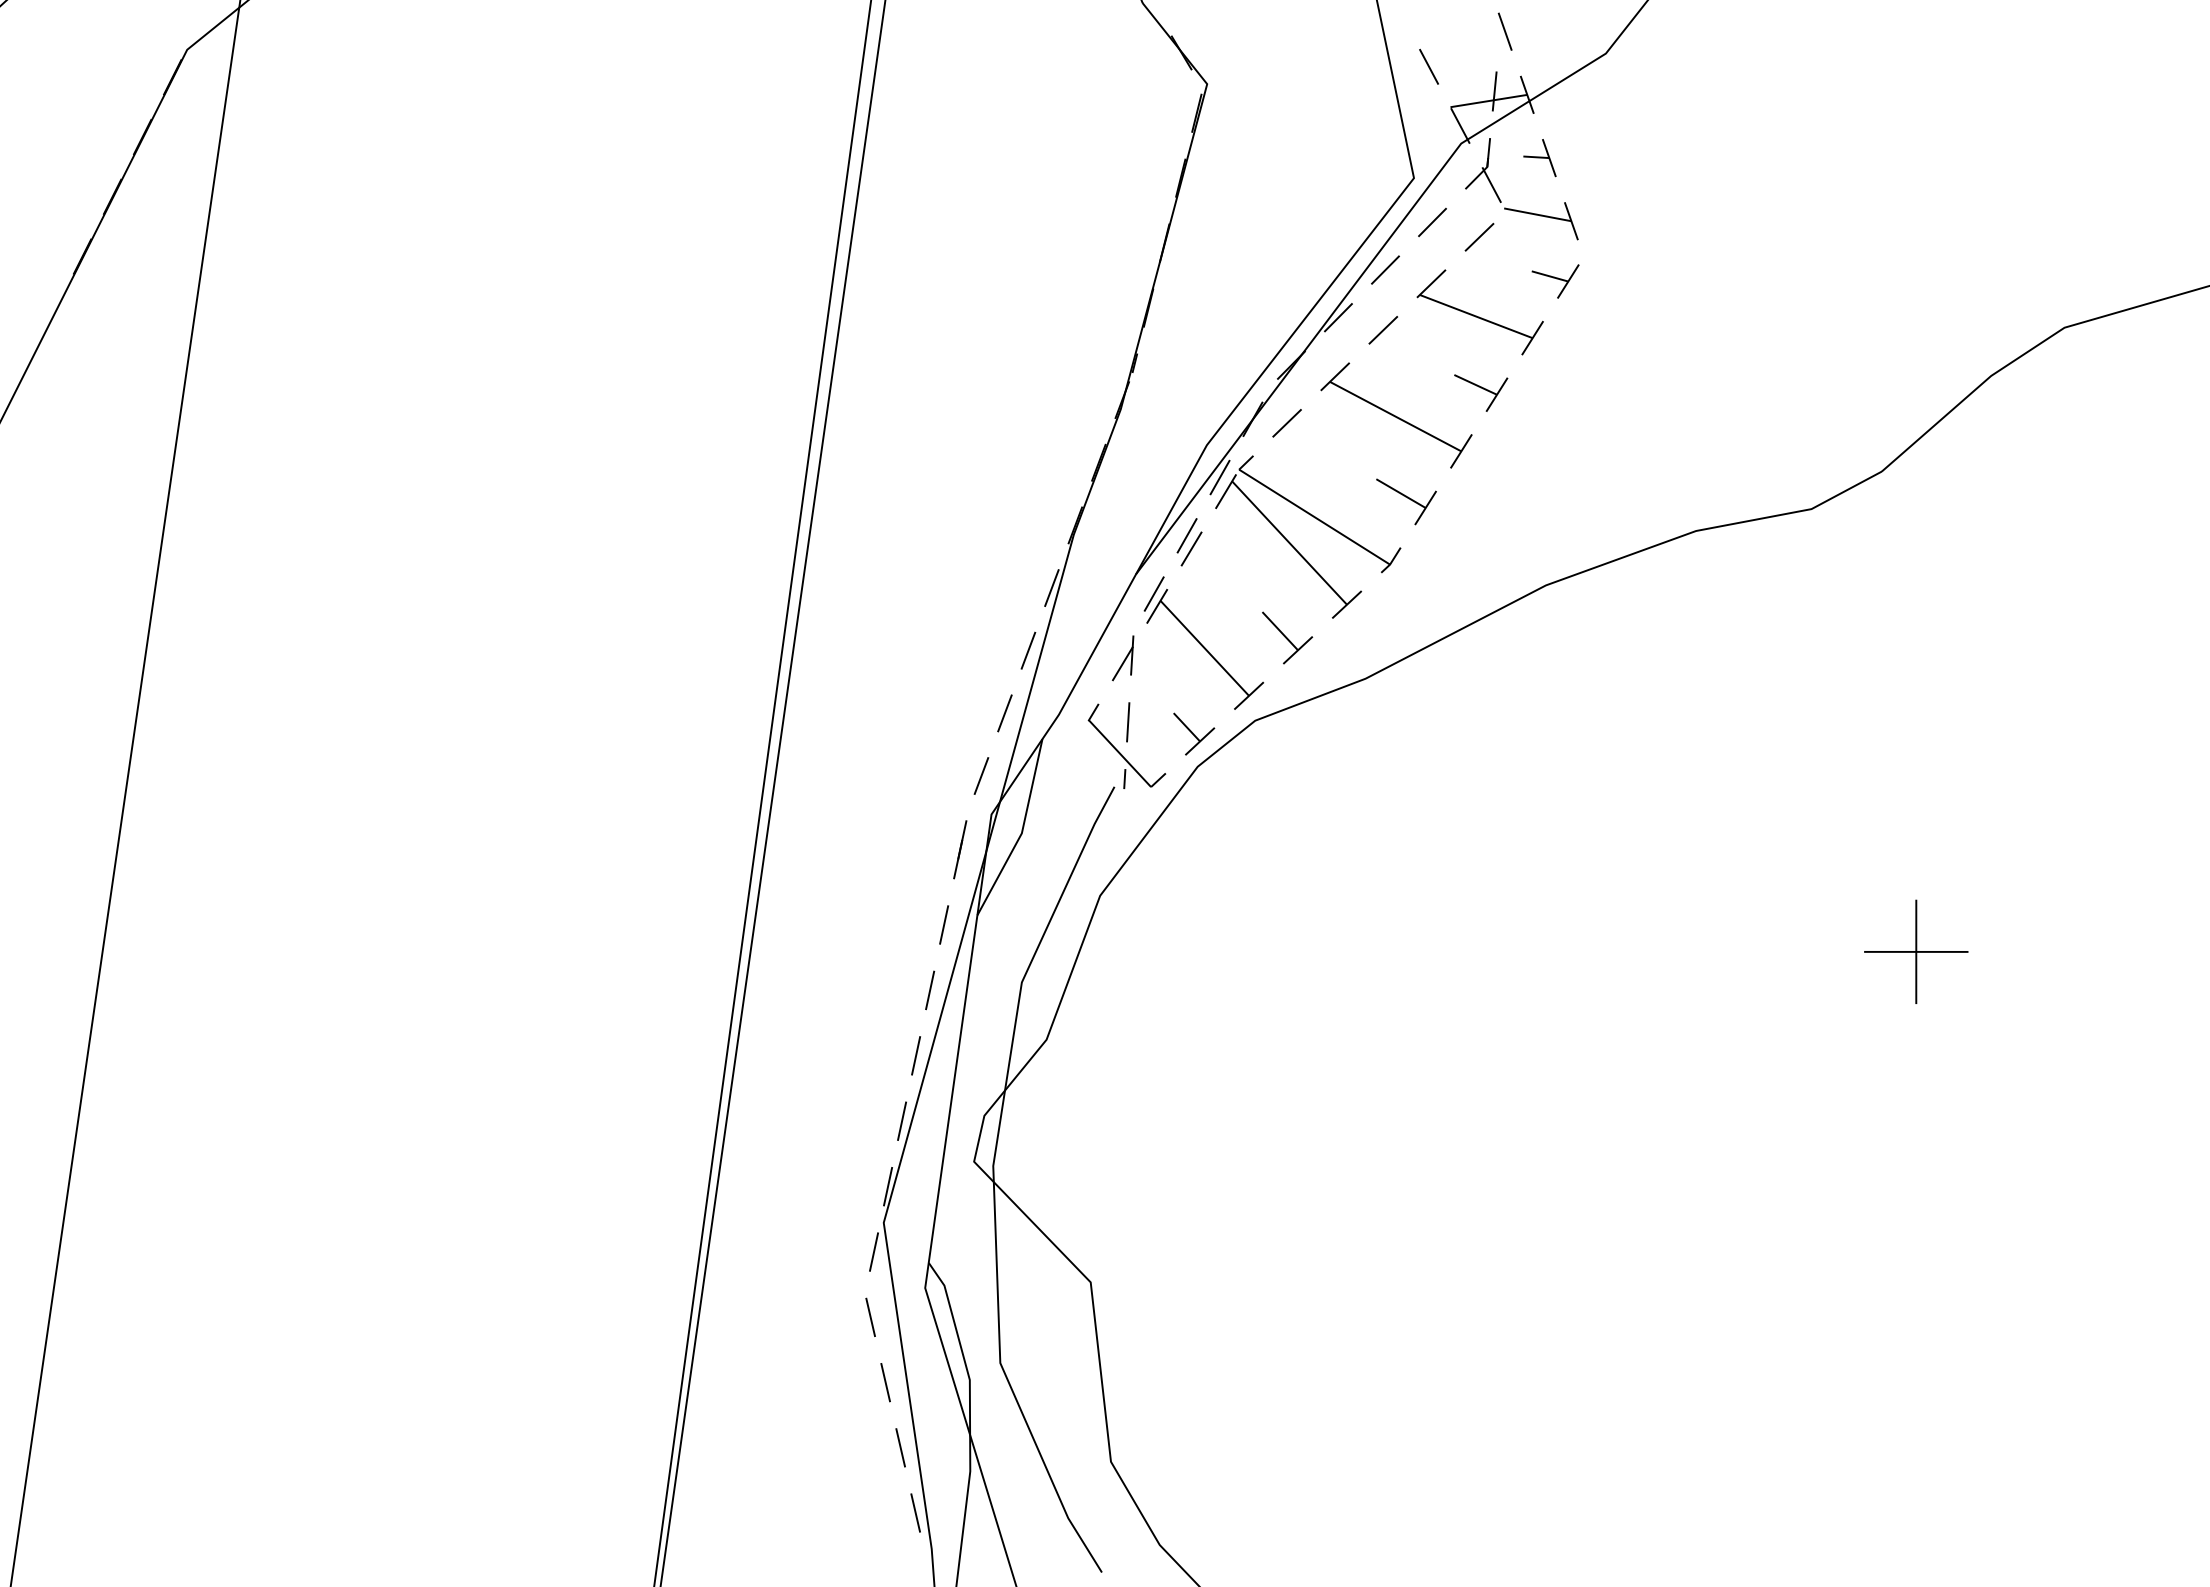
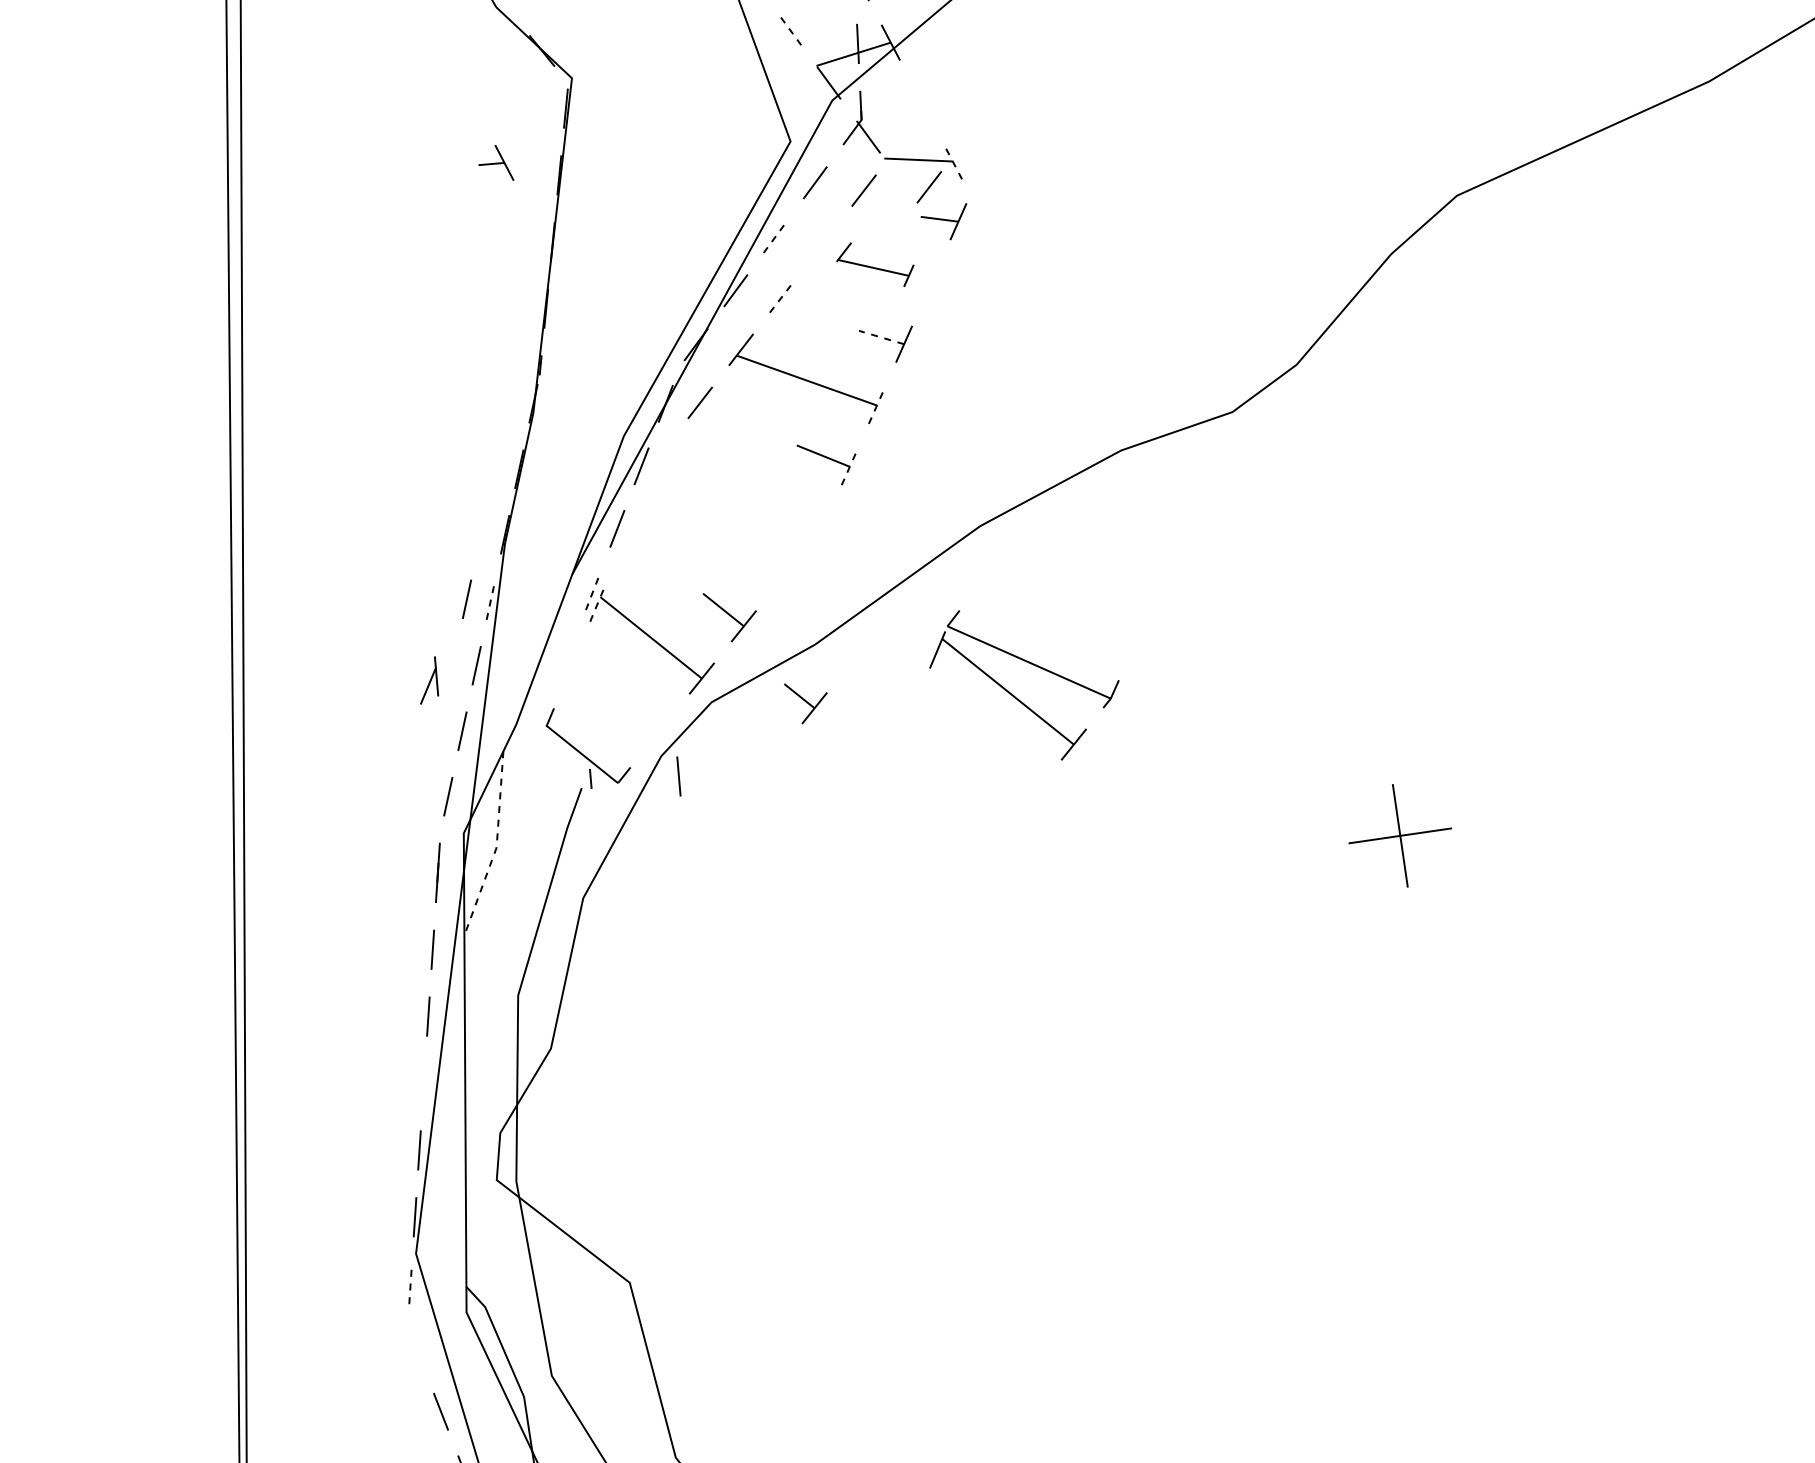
line: (1428, 66) -> (788, 28), solid -> dashed
part: (1539, 158) -> (494, 164), moved
line: (1571, 220) -> (952, 160), solid -> dashed
line: (1544, 242) -> (929, 186), added
line: (1385, 269) -> (775, 236), solid -> dashed
part: (1479, 312) -> (874, 265), size x0.6
line: (1383, 329) -> (782, 295), solid -> dashed
line: (1475, 384) -> (881, 337), solid -> dashed
line: (1461, 450) -> (877, 404), solid -> dashed
line: (1425, 507) -> (849, 466), solid -> dashed
part: (1295, 547) -> (1014, 695), moved
line: (1191, 548) -> (623, 540), removed
line: (1028, 583) -> (467, 599), added
line: (1052, 587) -> (491, 599), solid -> dashed
line: (1154, 593) -> (593, 590), solid -> dashed
line: (1157, 605) -> (598, 602), solid -> dashed
part: (1123, 658) -> (428, 680), moved
line: (1128, 722) -> (679, 776), moved
part: (1194, 733) -> (807, 701), moved
line: (1022, 832) -> (497, 846), solid -> dashed
line: (915, 1055) -> (423, 1083), removed
line: (874, 1251) -> (411, 1283), solid -> dashed
line: (870, 1316) -> (416, 1348), removed

